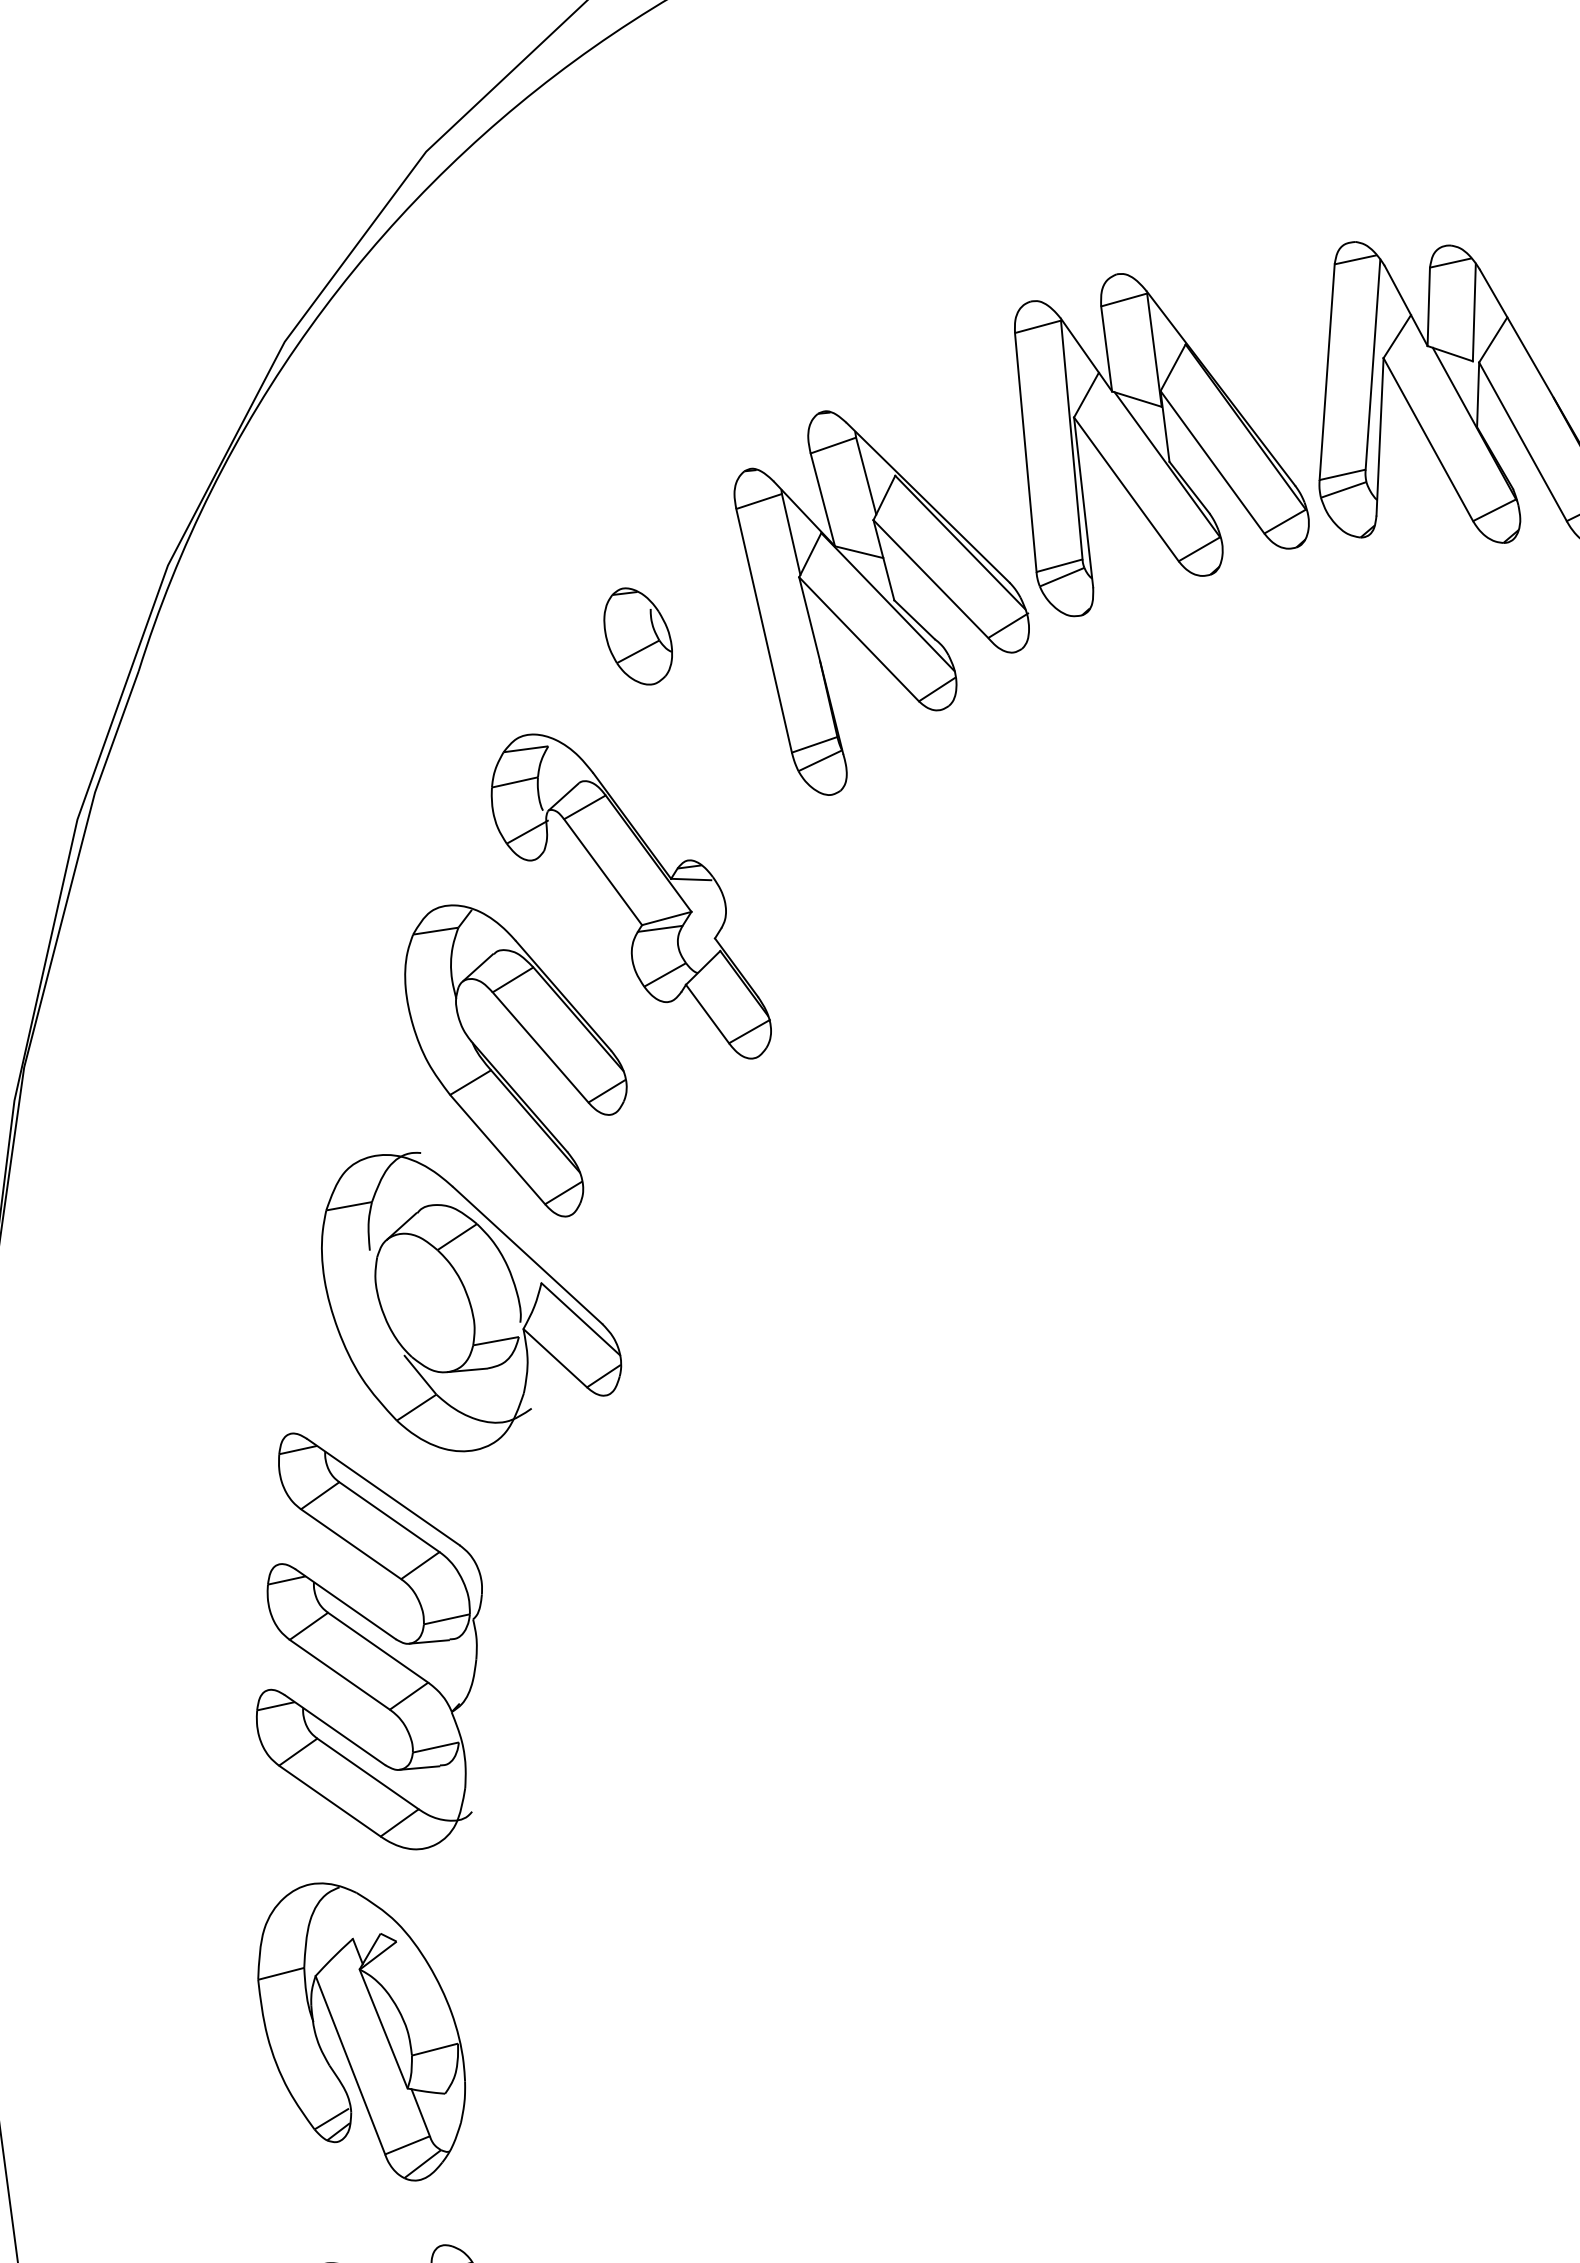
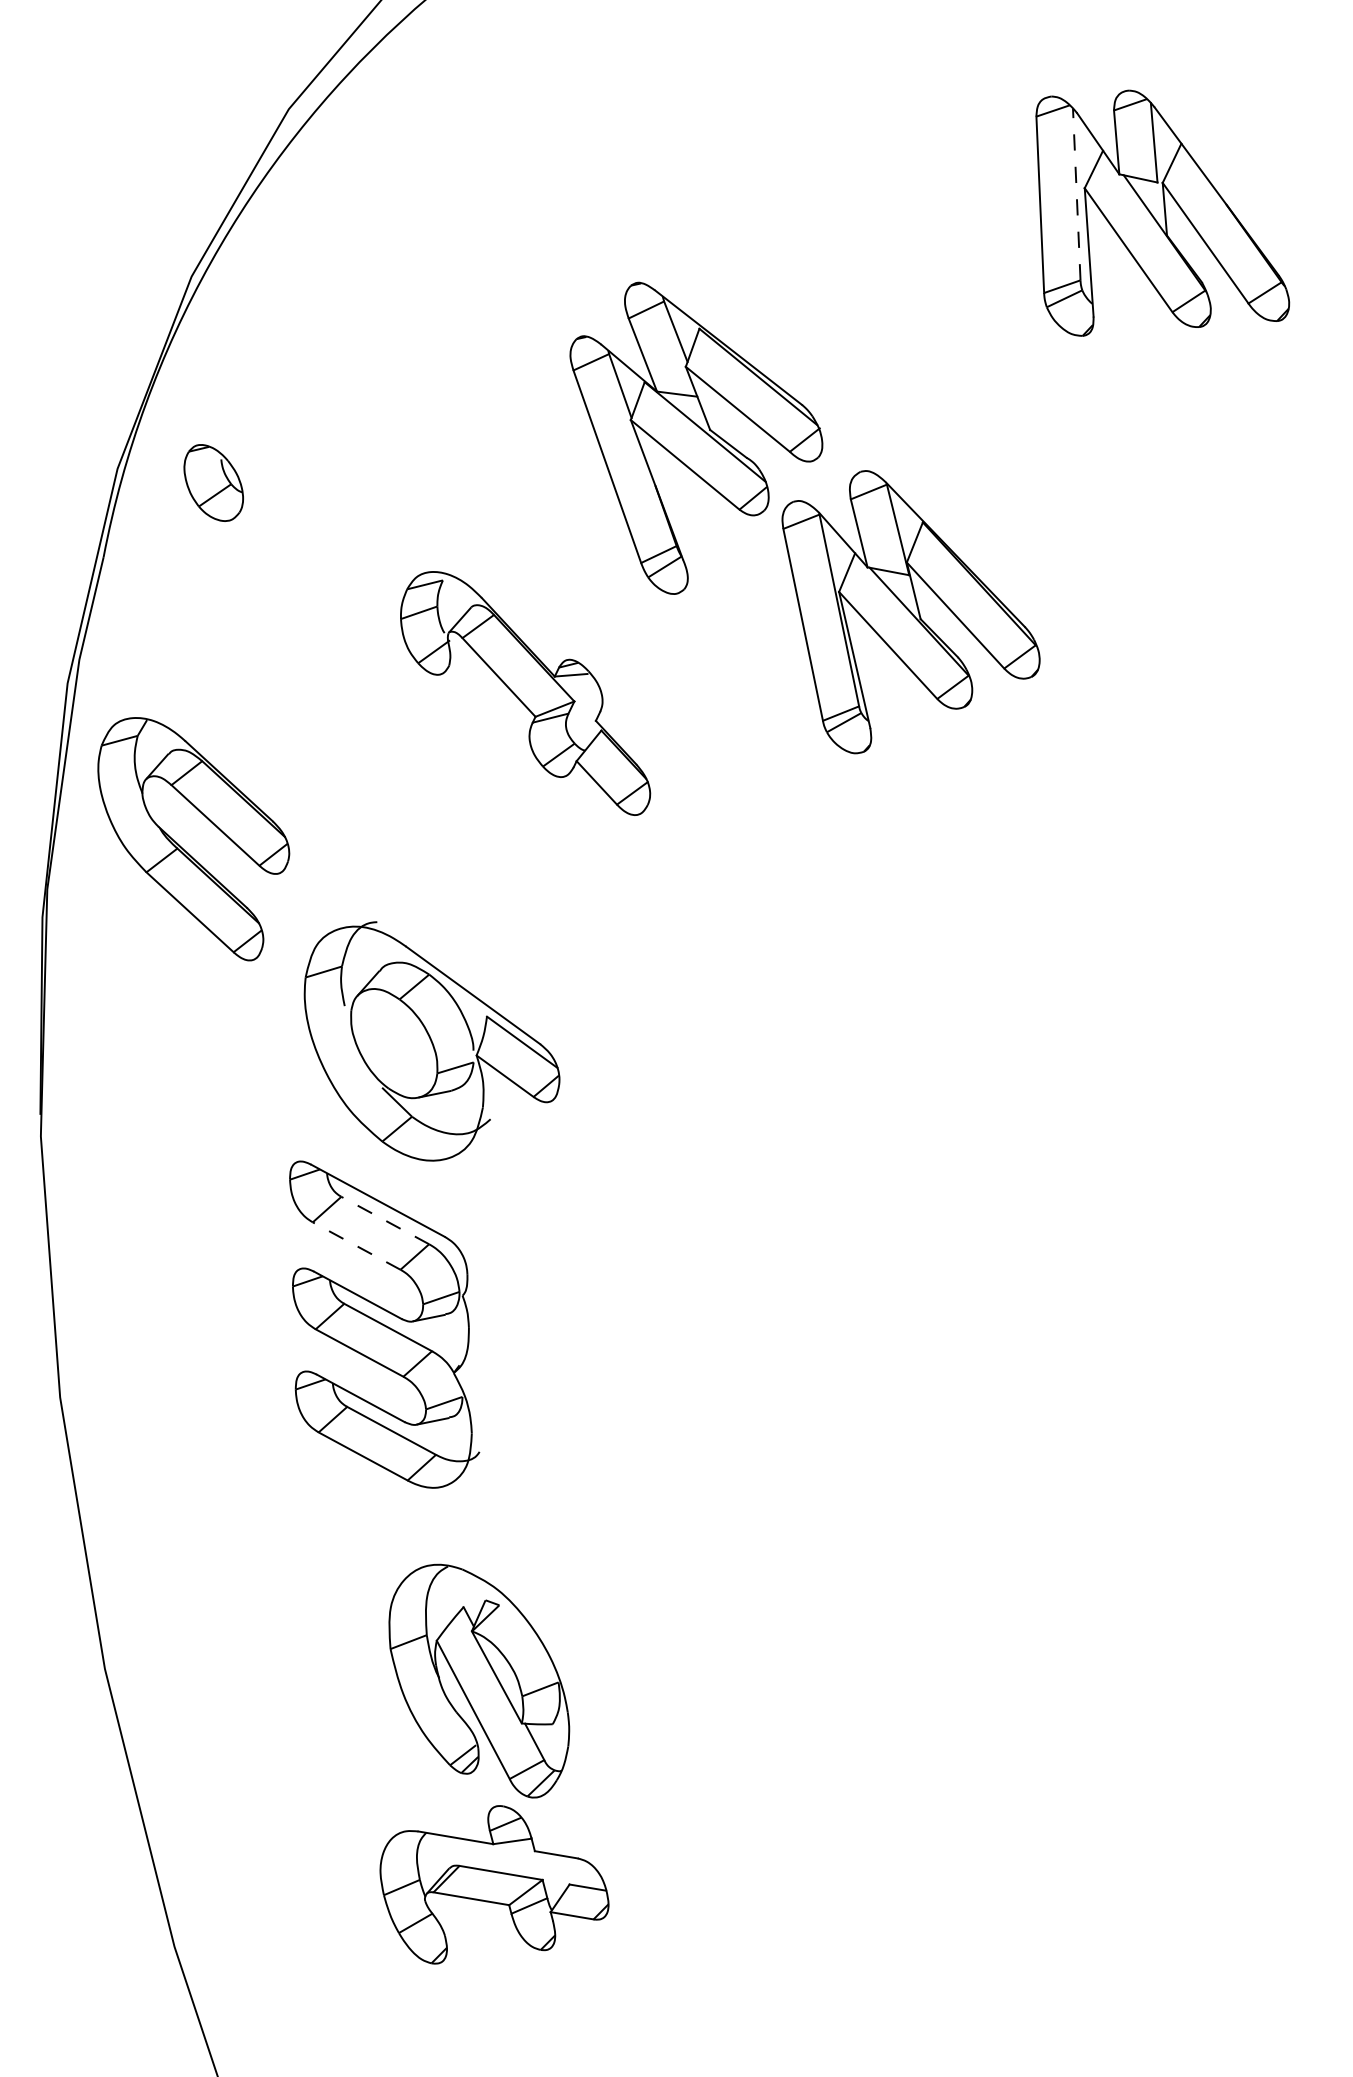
line: (1372, 364) -> (1076, 194), solid -> dashed
part: (1158, 452) -> (910, 612), moved
part: (638, 635) -> (213, 482), moved
part: (498, 1071) -> (183, 848), moved
line: (389, 1517) -> (385, 1220), solid -> dashed
line: (350, 1544) -> (356, 1246), solid -> dashed
part: (362, 2030) -> (479, 1680), moved

